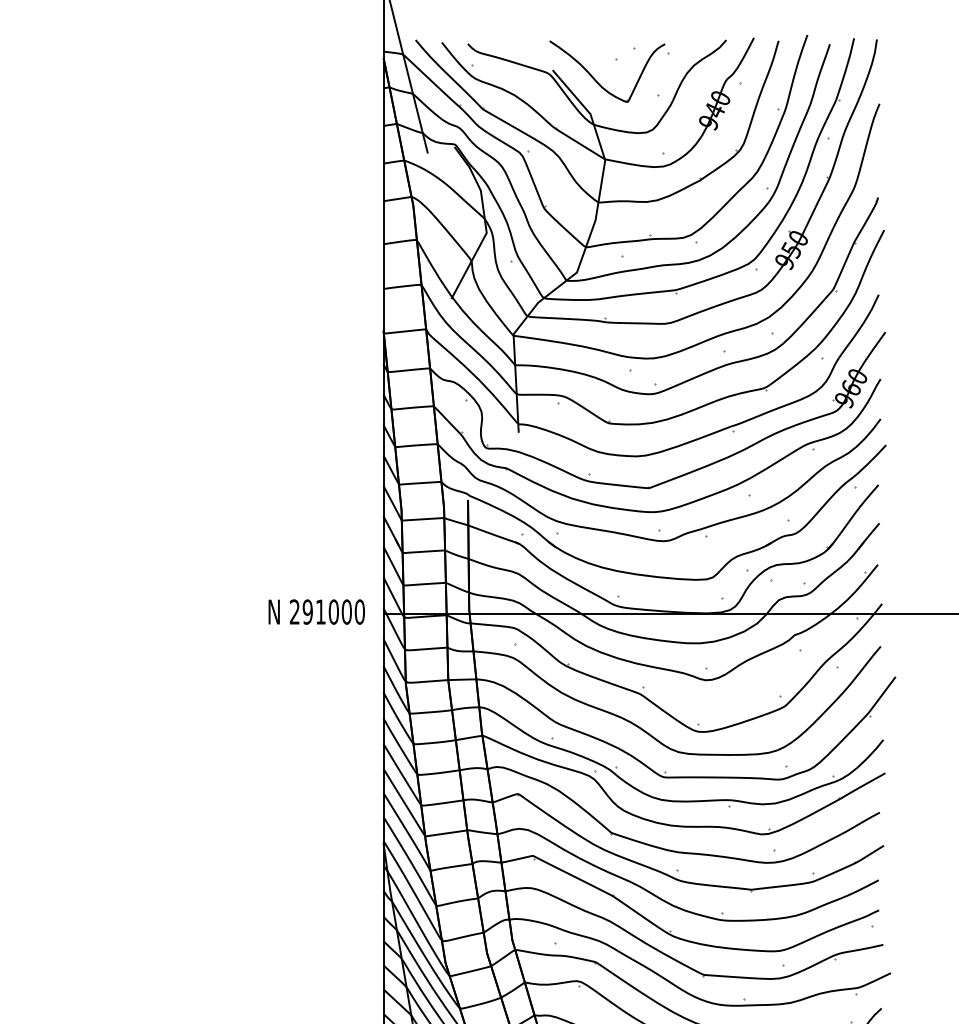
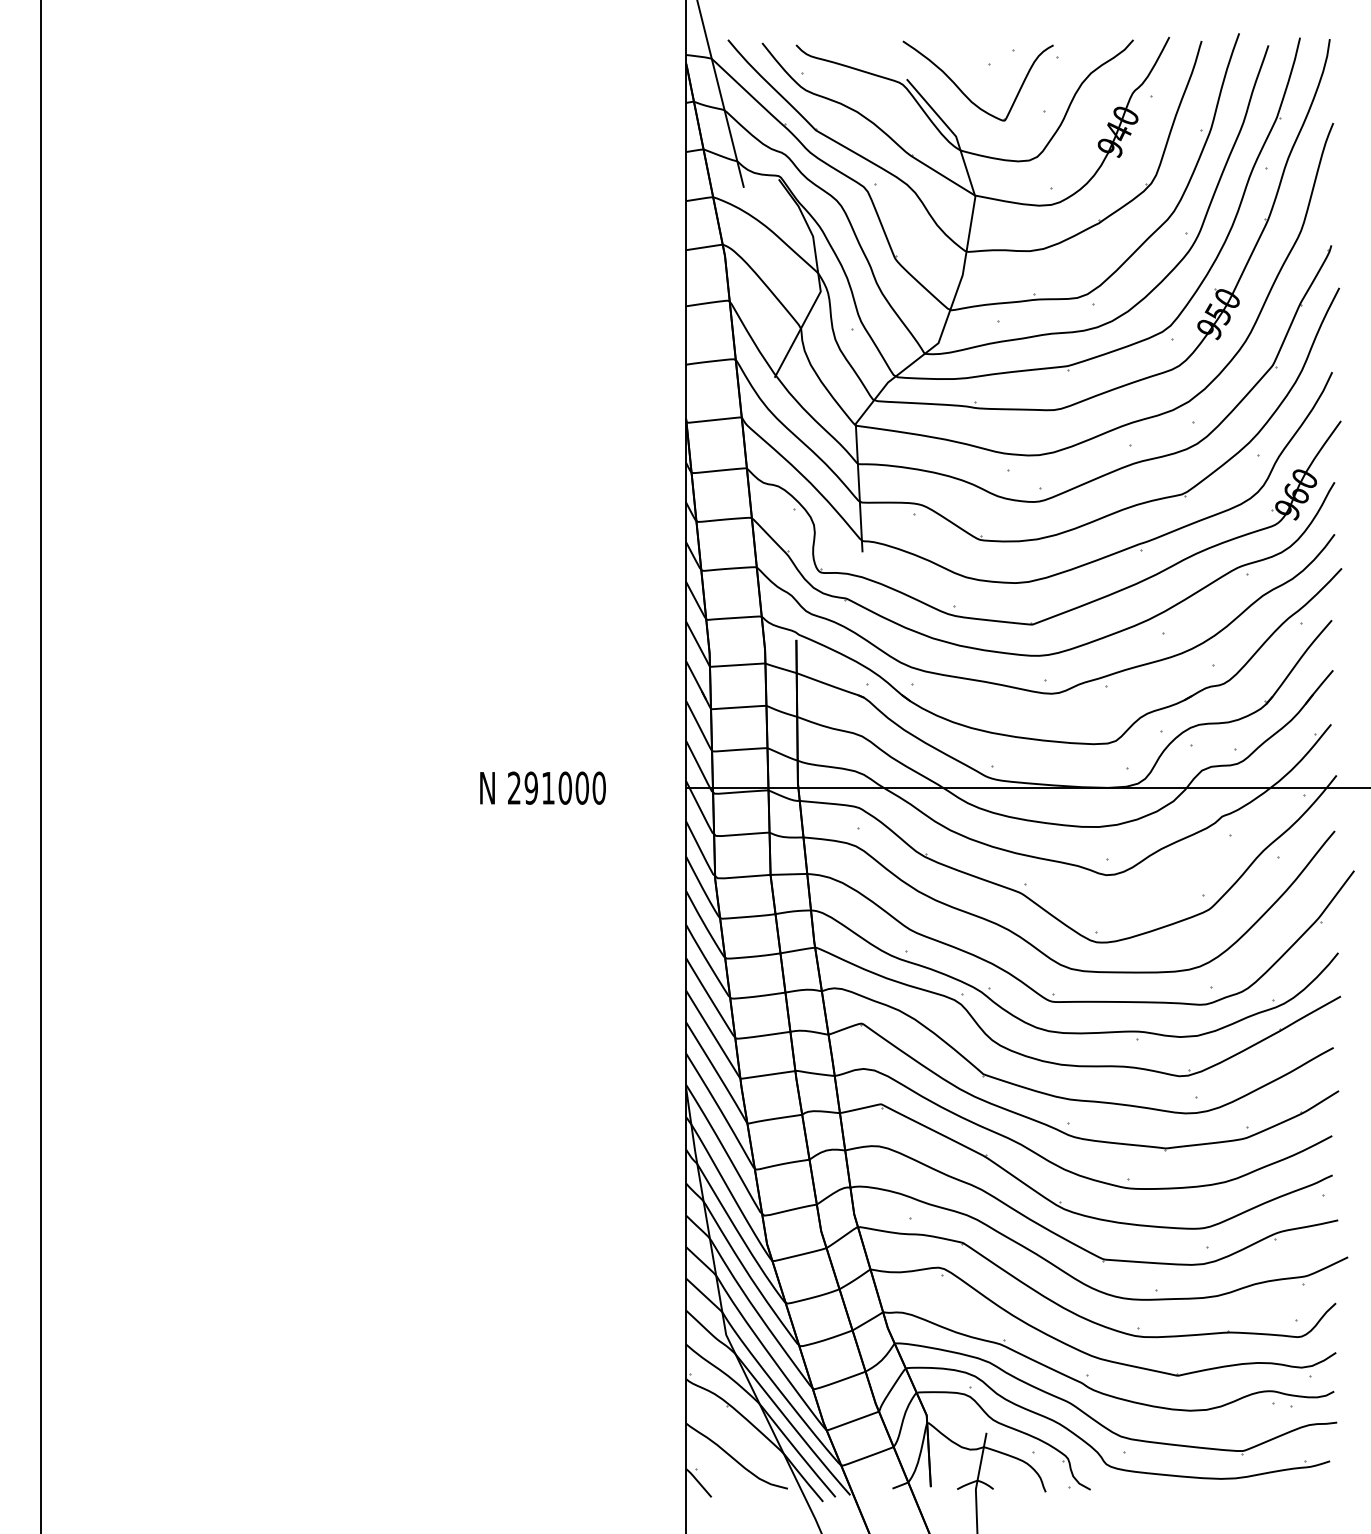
text: (316, 611) -> (542, 787), moved

